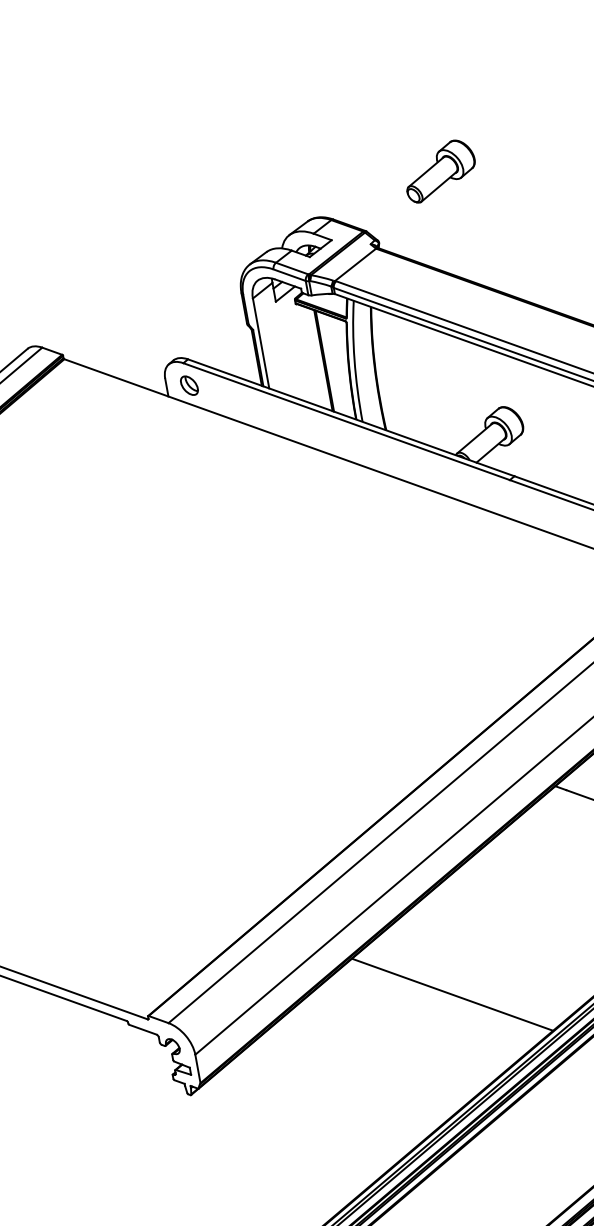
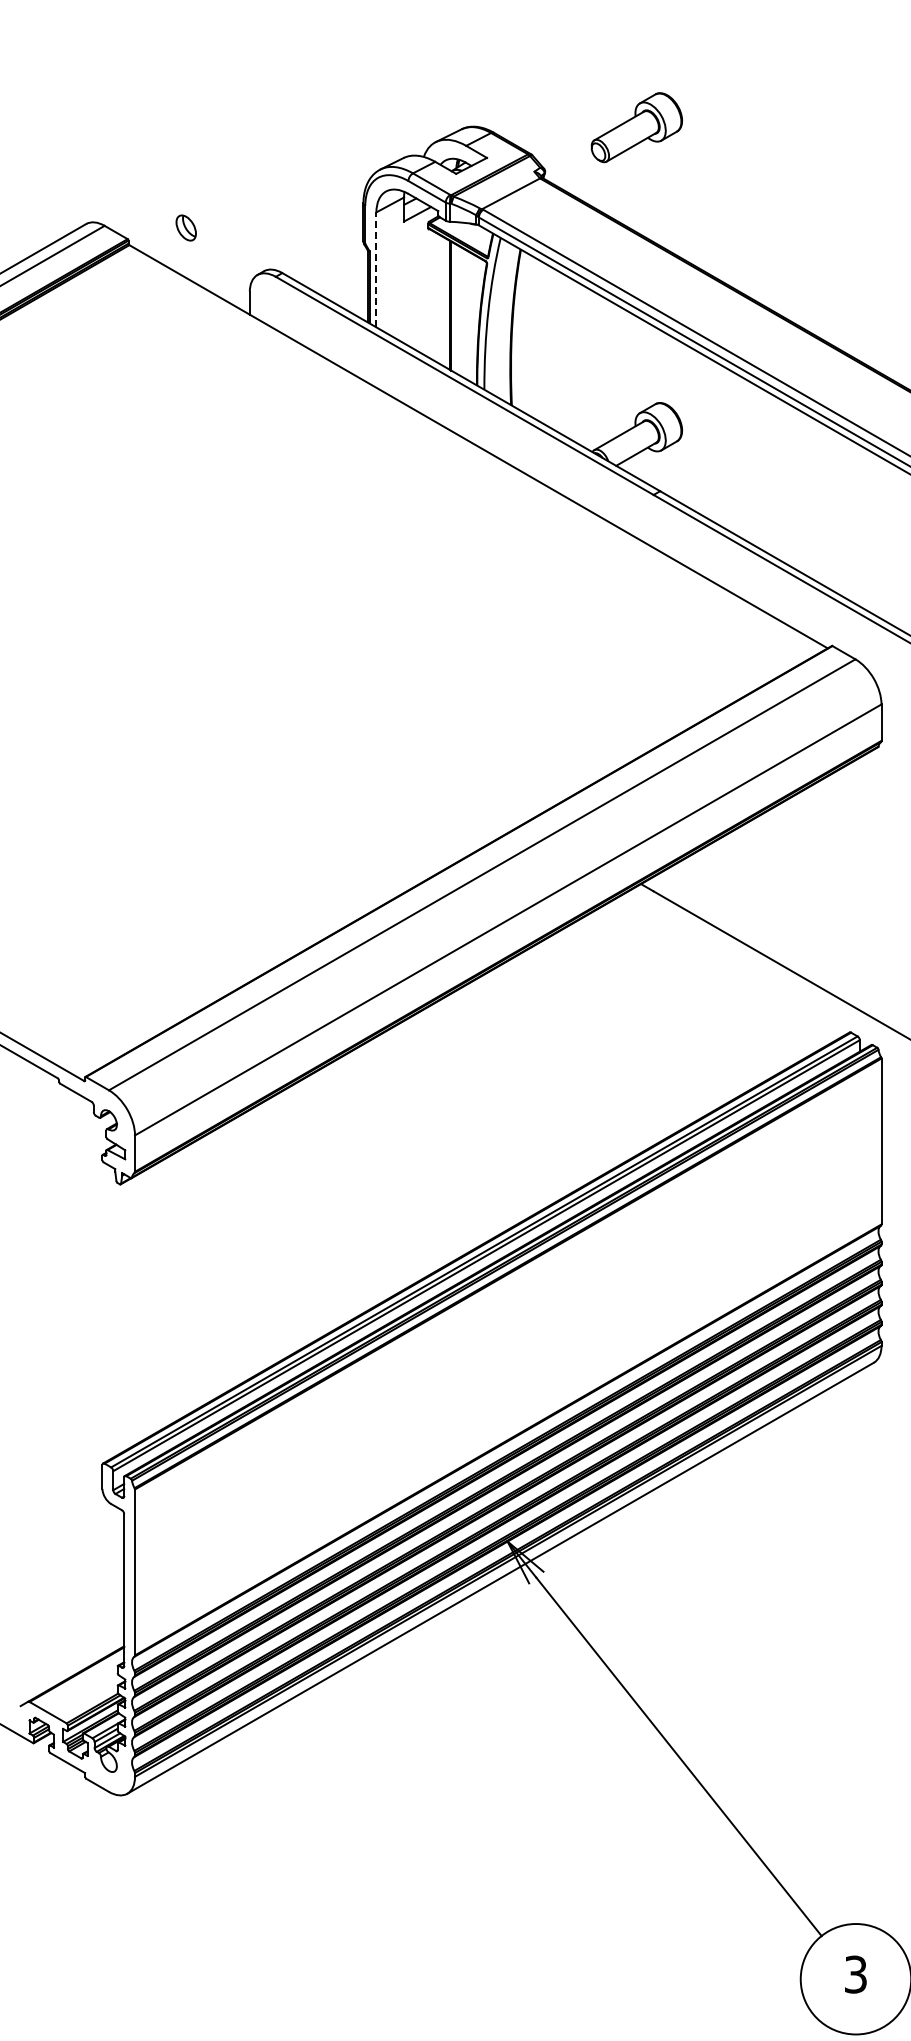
part: (439, 170) -> (636, 127), moved
line: (261, 343) -> (376, 269), solid -> dashed
part: (188, 385) -> (185, 227), moved
line: (452, 994) -> (466, 1118), removed

